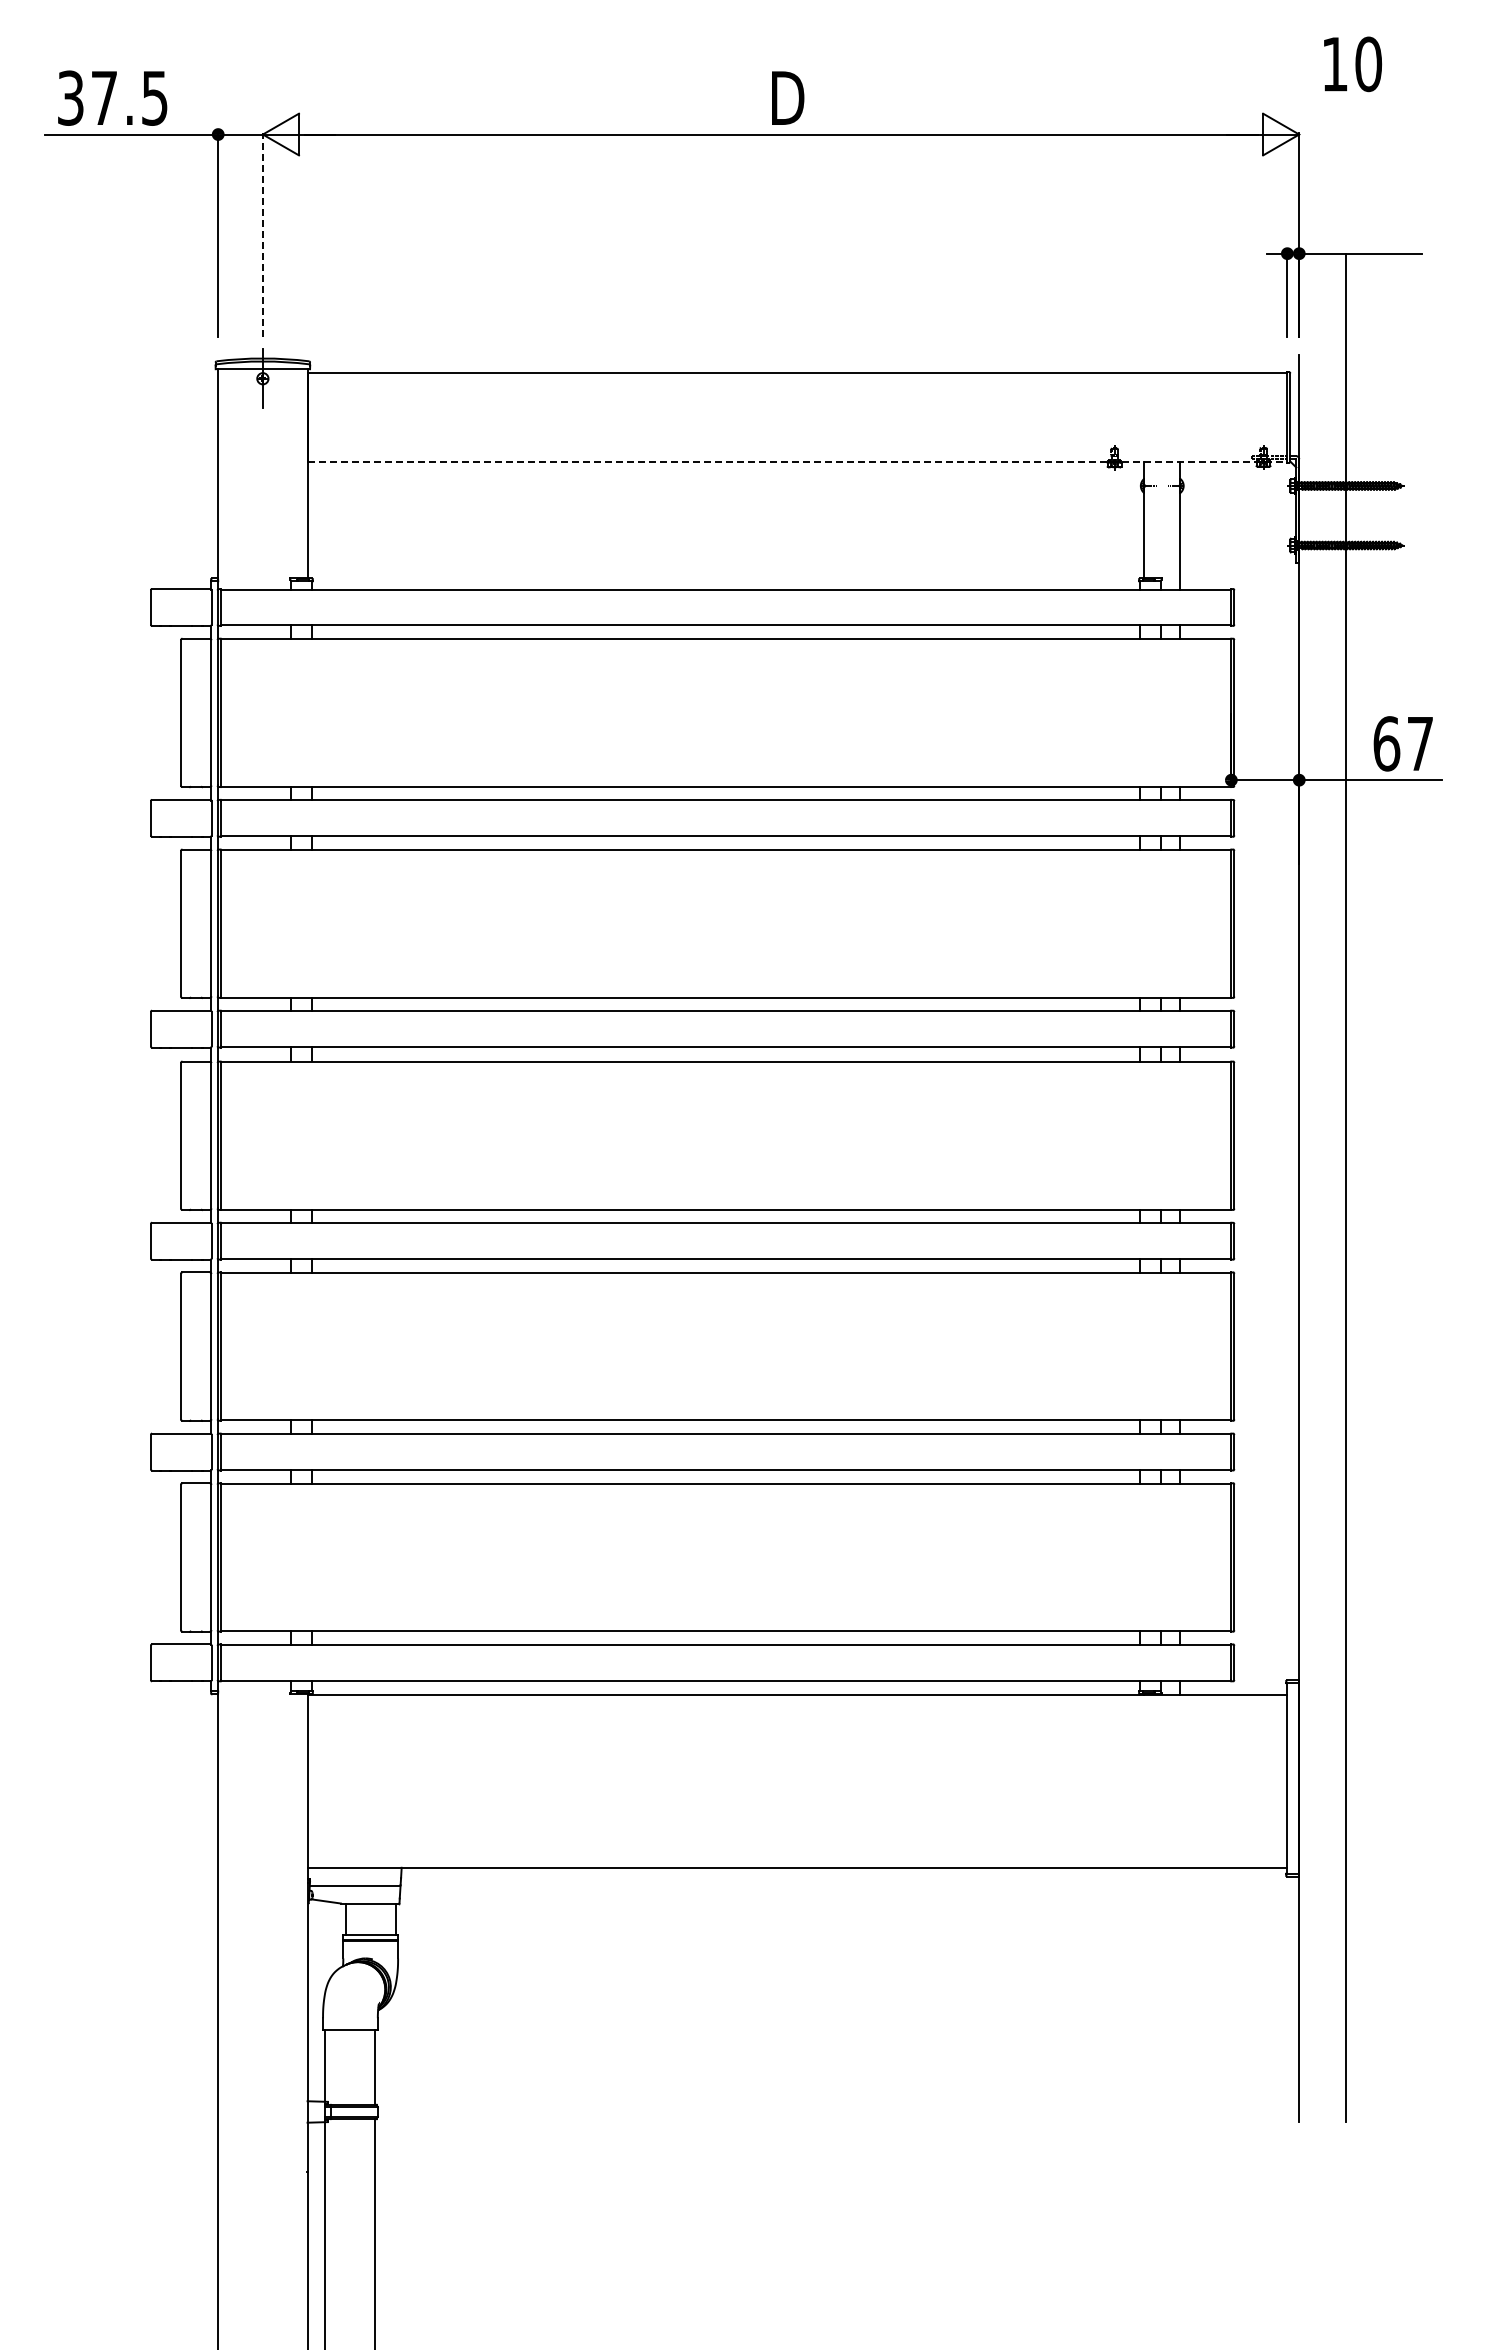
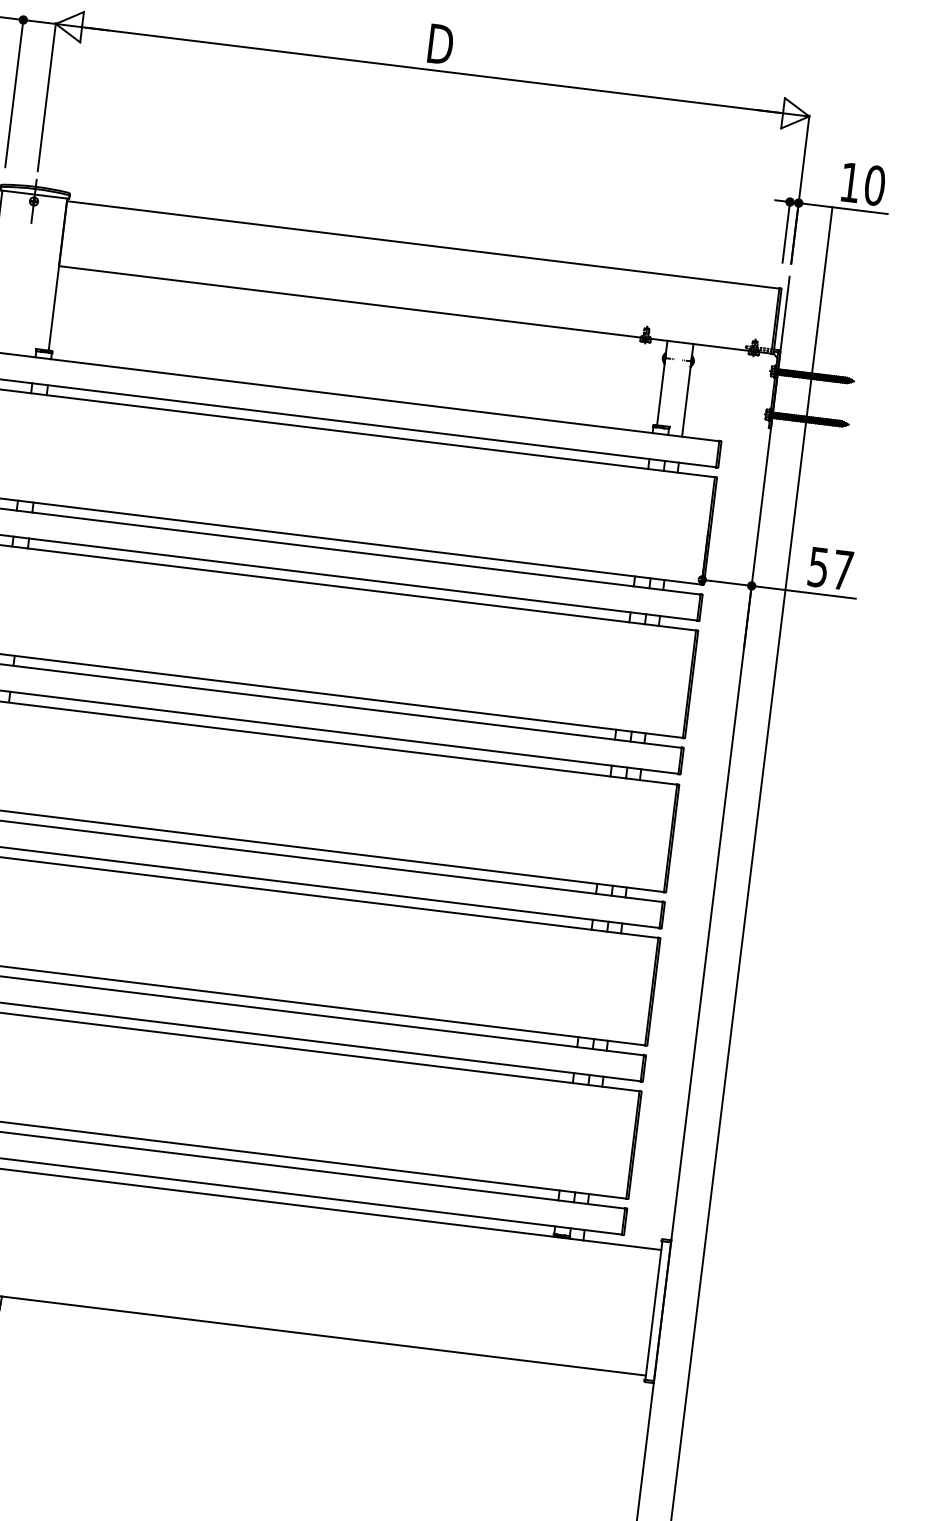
text: (1352, 64) -> (863, 184), moved
line: (262, 235) -> (46, 97), dashed -> solid
line: (797, 462) -> (415, 310), dashed -> solid
text: (1386, 743) -> (818, 567), 67 -> 57

